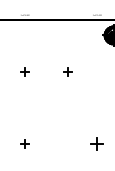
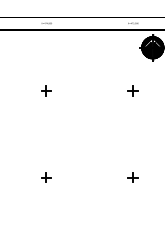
part: (67, 71) -> (132, 90), moved
part: (96, 143) -> (132, 177), size x0.62

